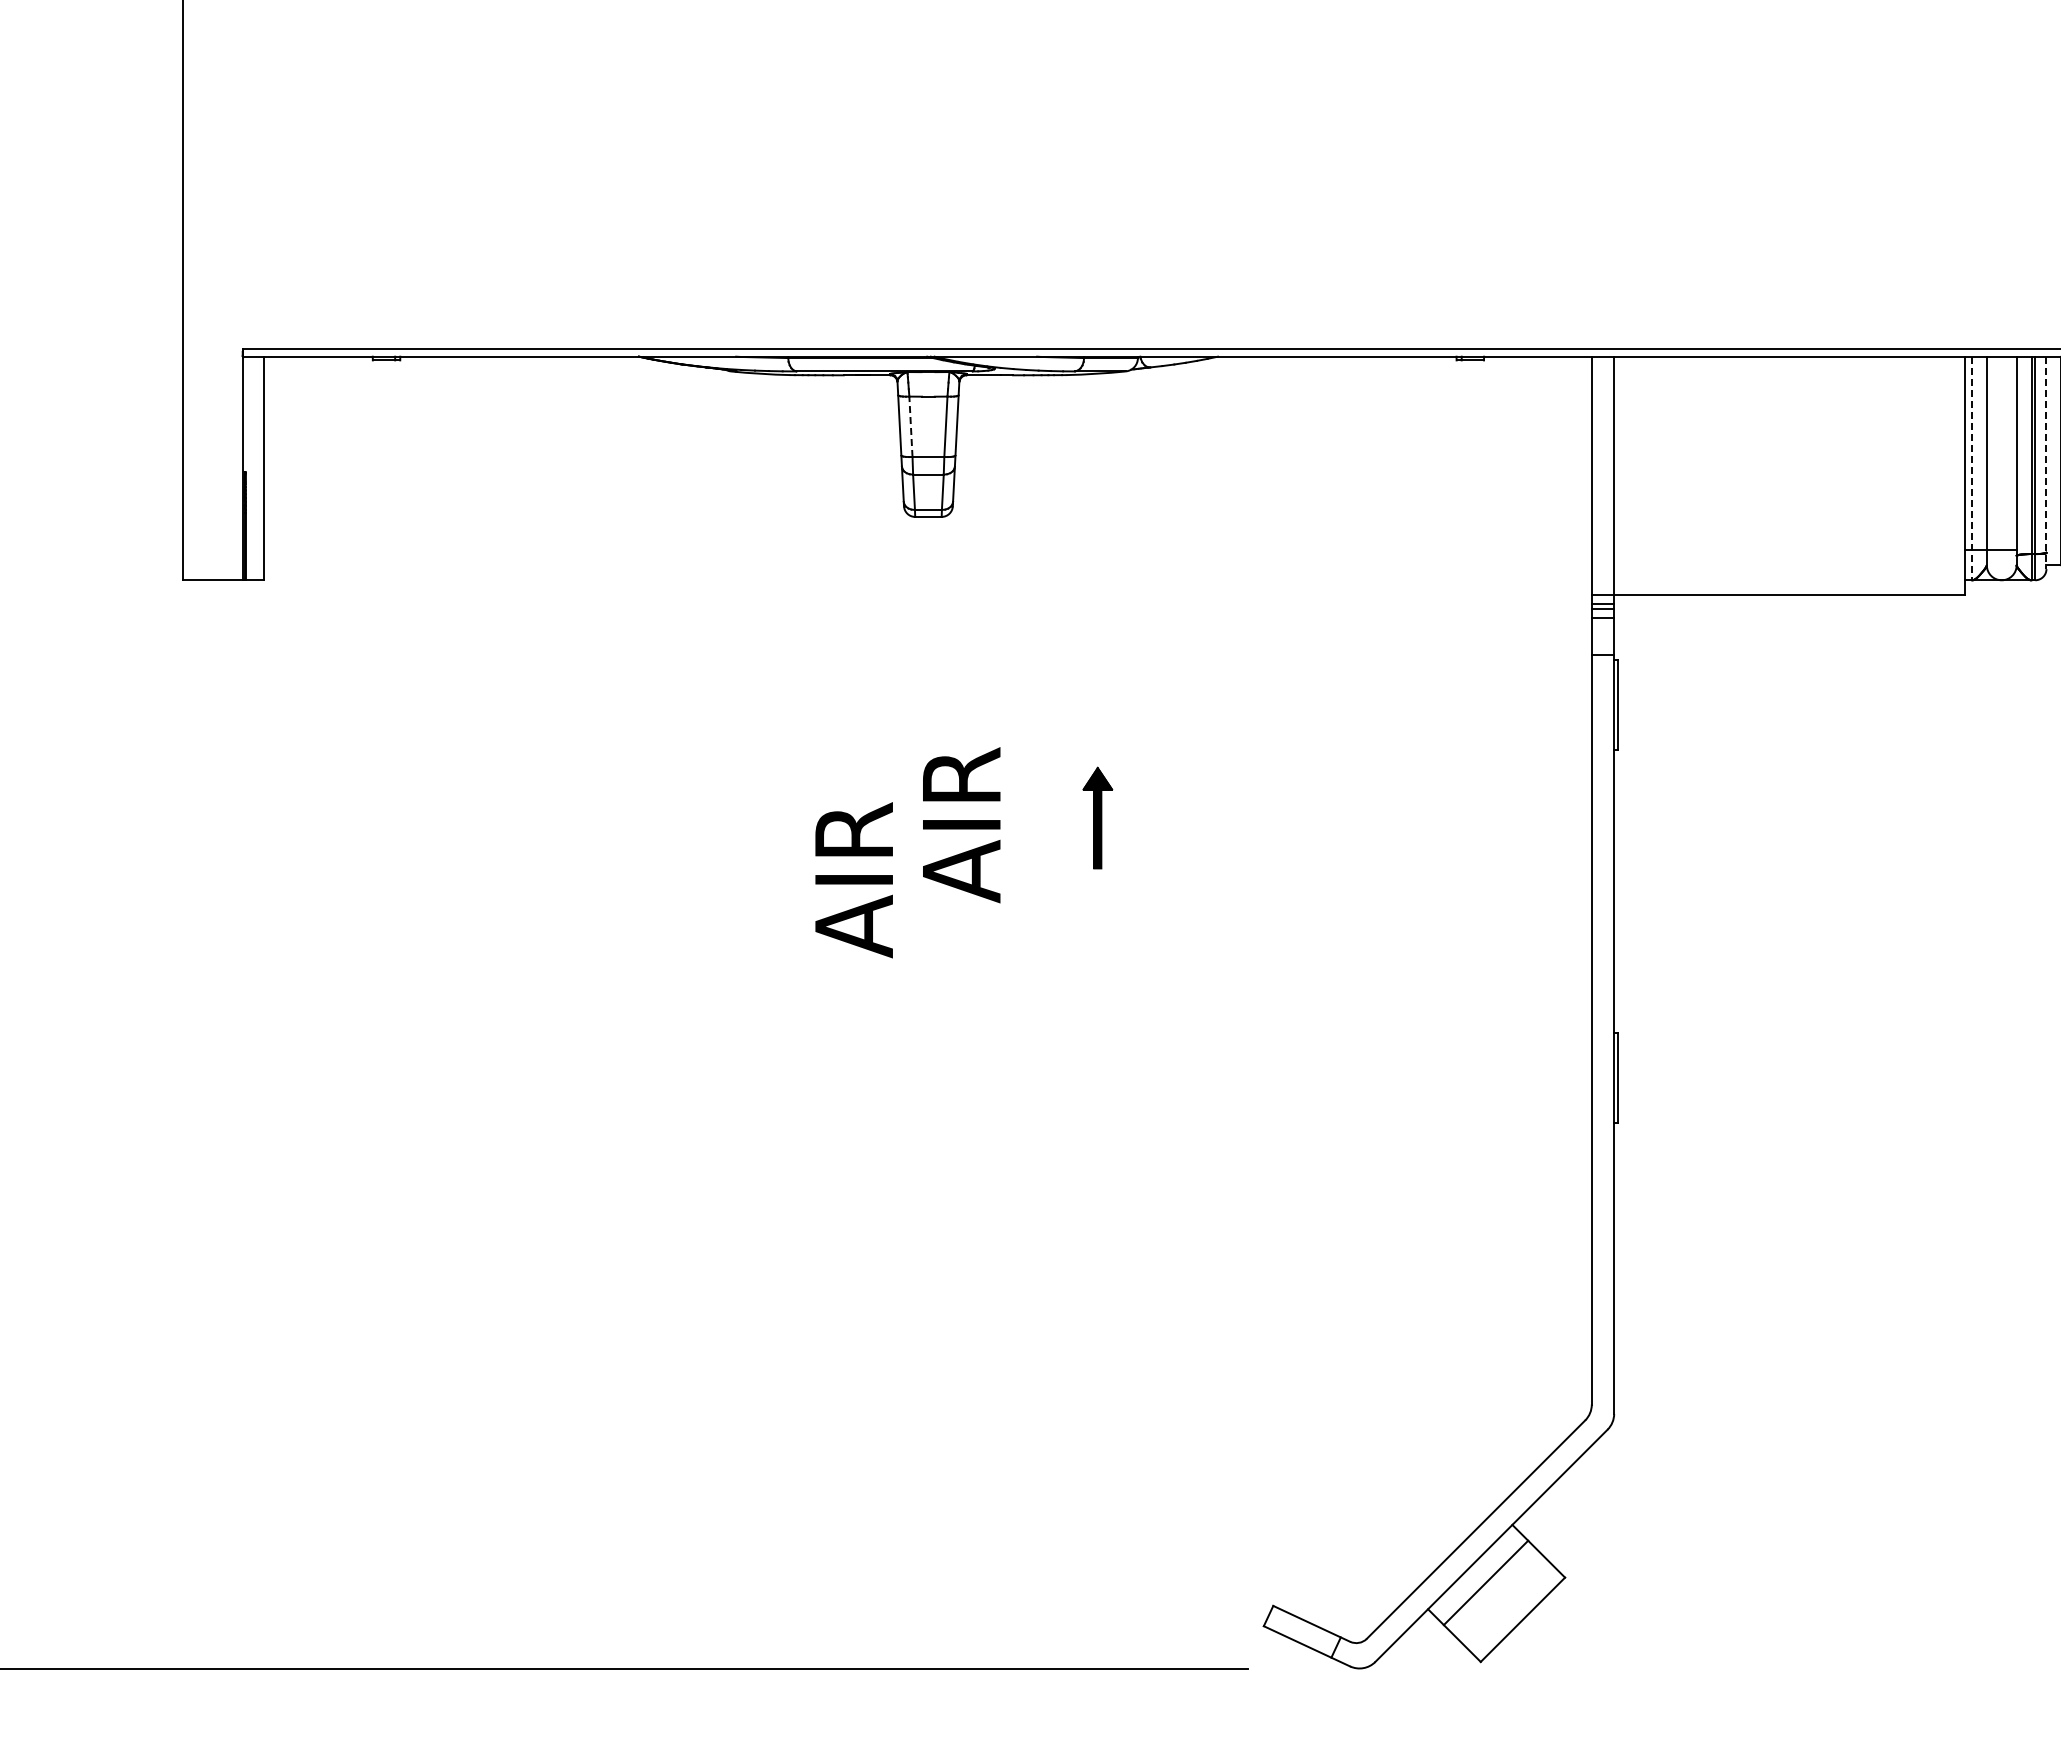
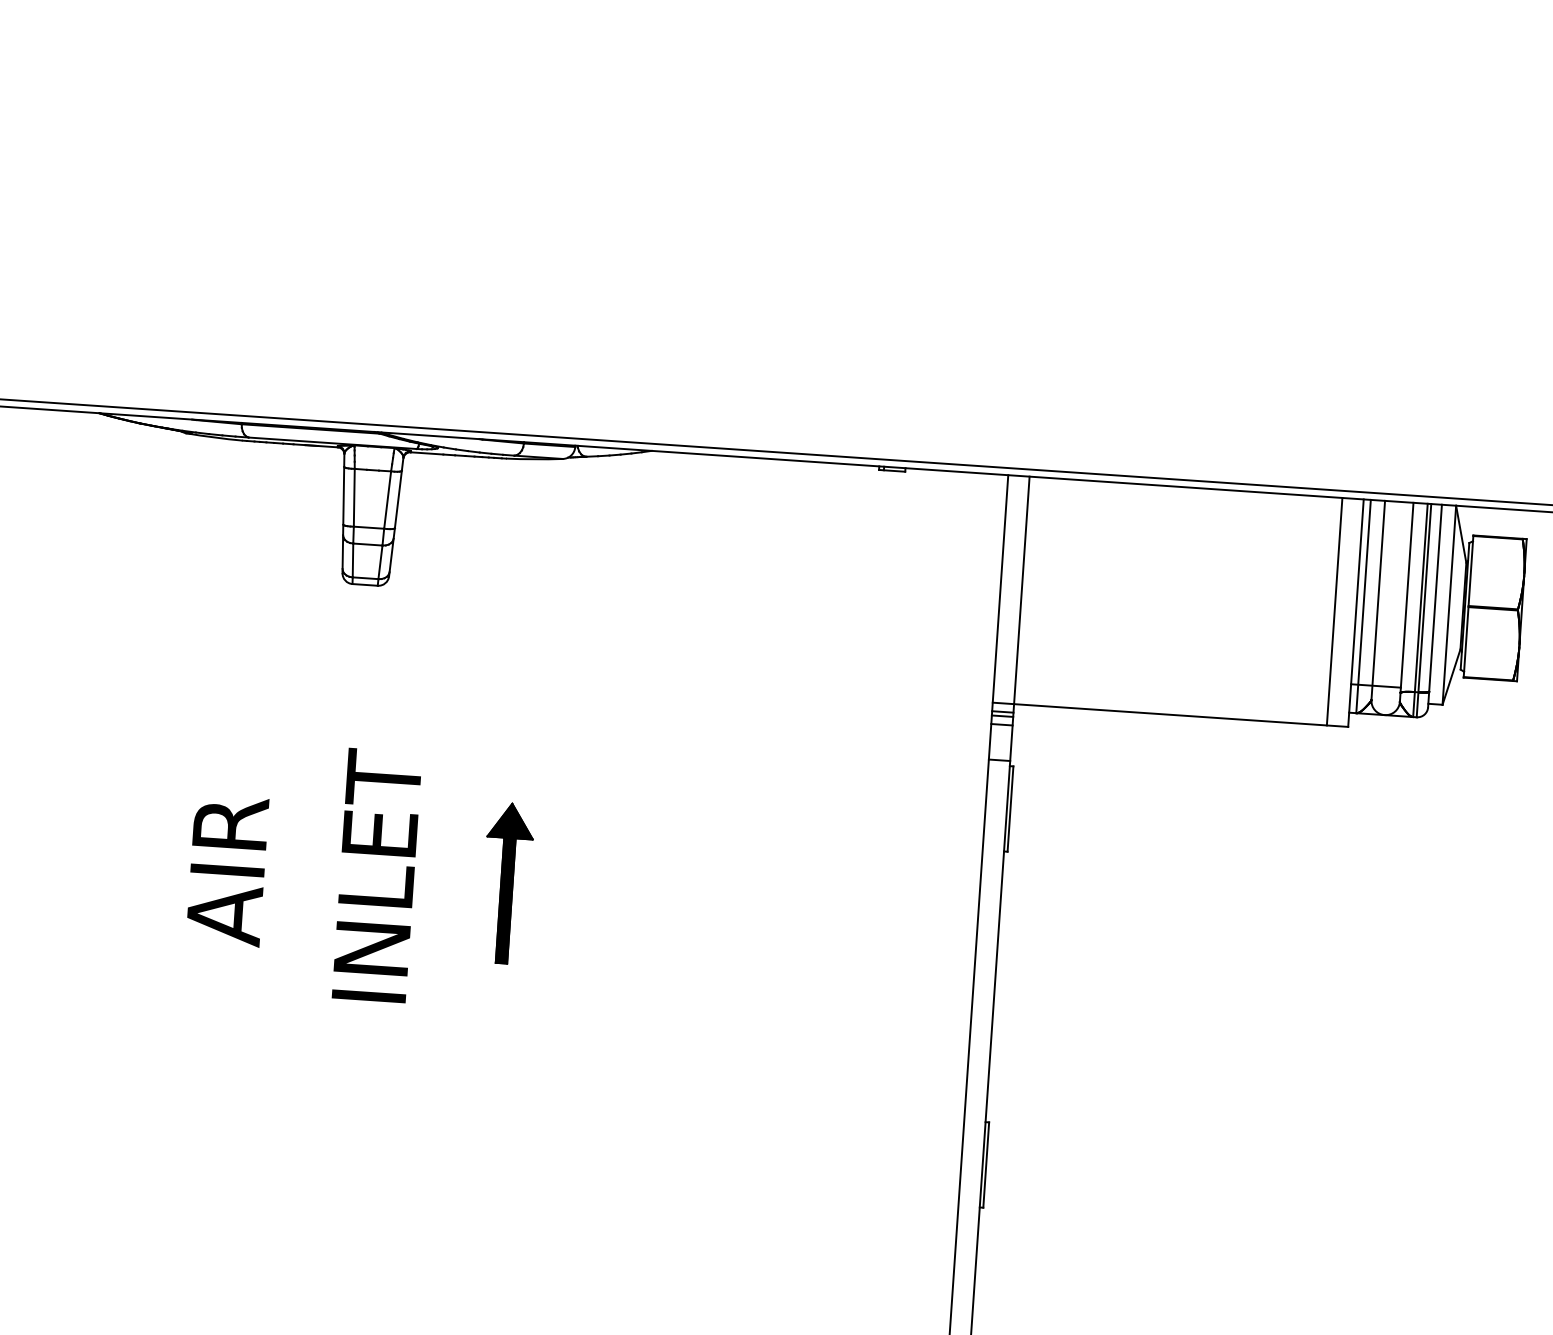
line: (910, 426) -> (353, 497), dashed -> solid
line: (2046, 463) -> (1434, 606), dashed -> solid
line: (1971, 468) -> (1363, 606), dashed -> solid
line: (1942, 475) -> (1335, 611), added
part: (1097, 817) -> (506, 882), size x1.67
text: (961, 819) -> (376, 875), AIR -> INLET
text: (853, 880) -> (226, 871), moved

